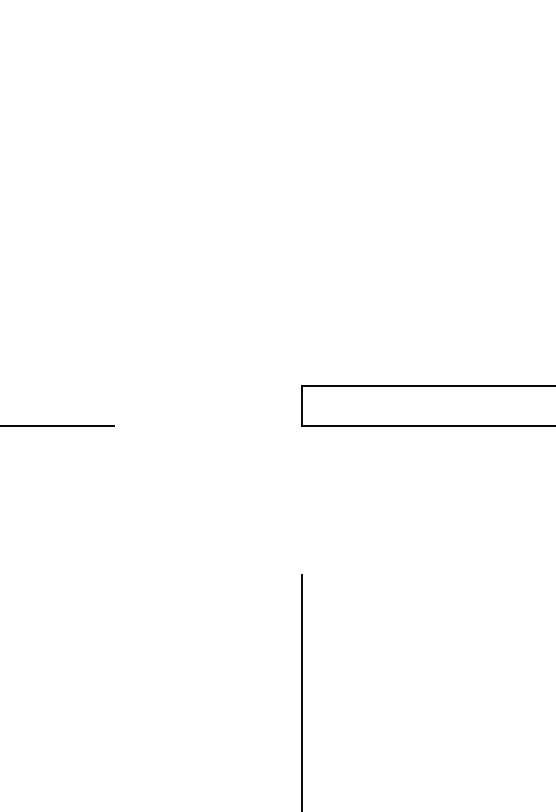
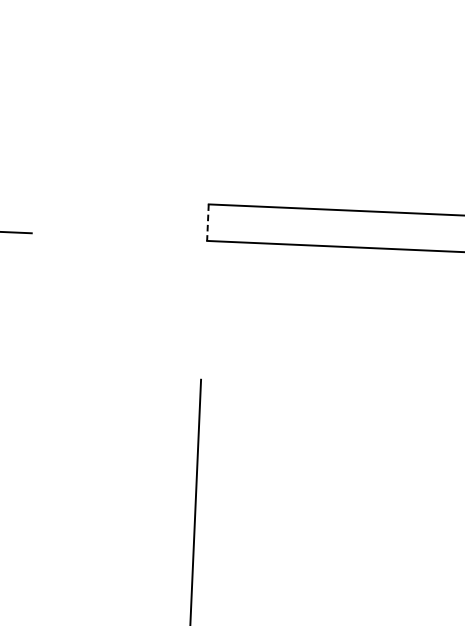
line: (301, 406) -> (207, 223), solid -> dashed

